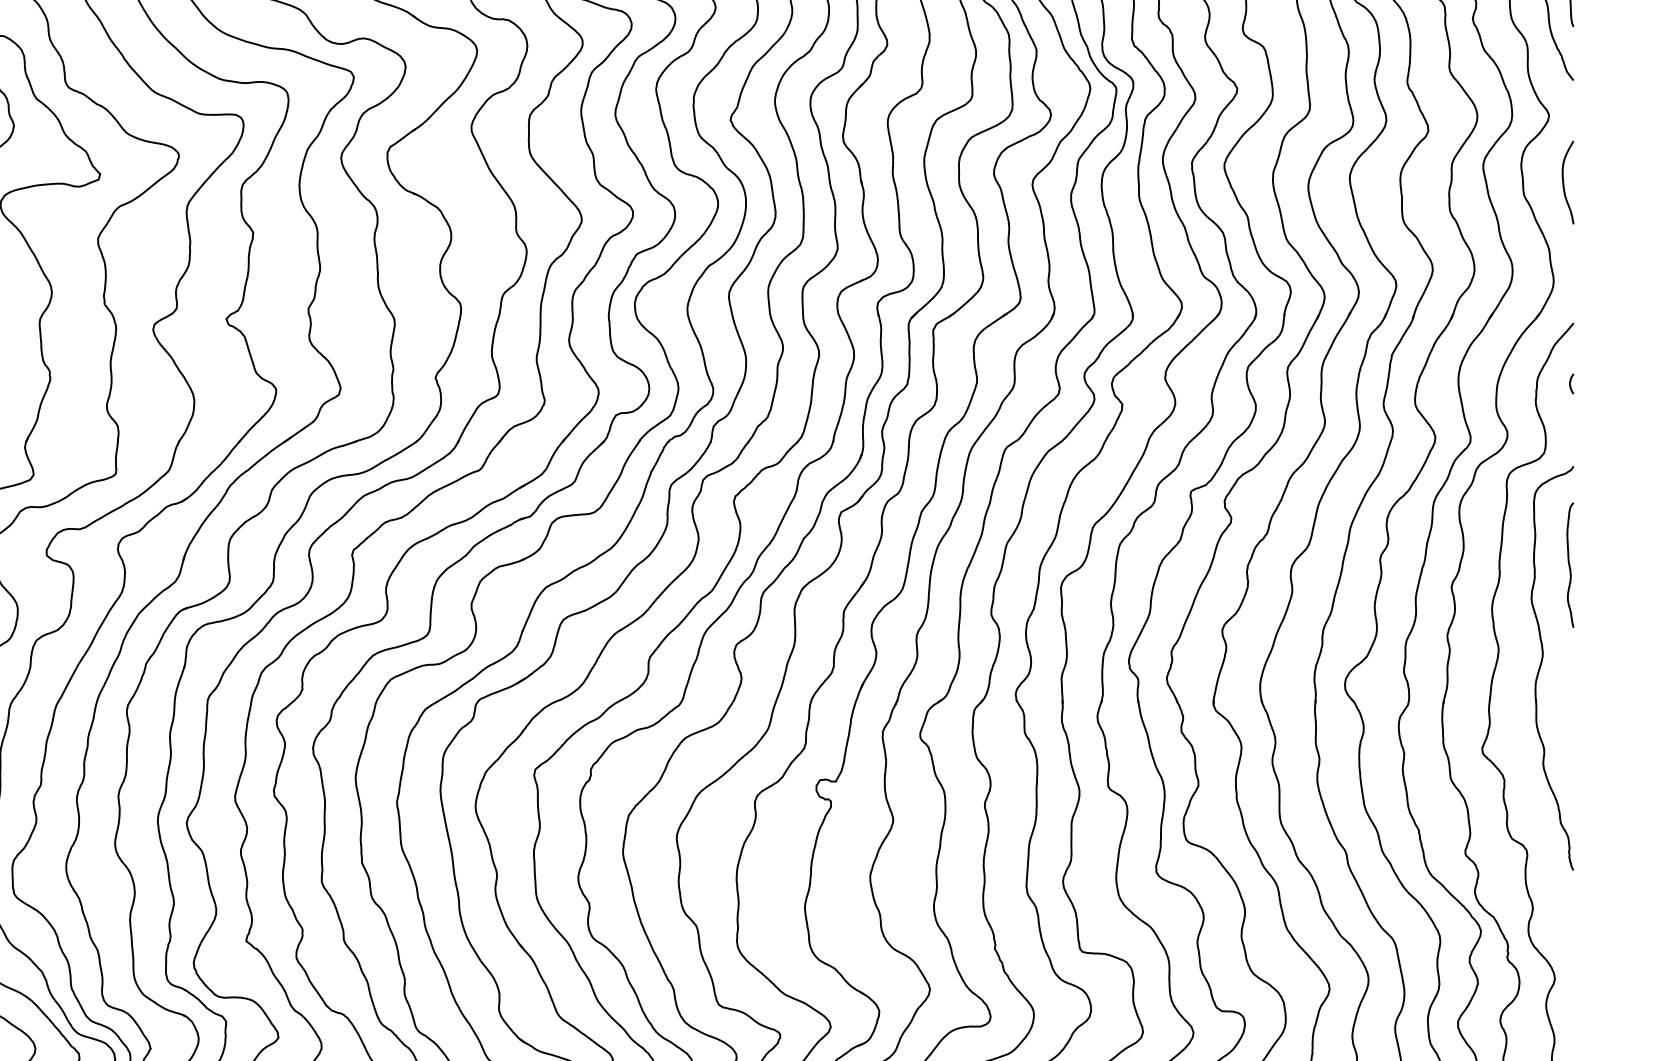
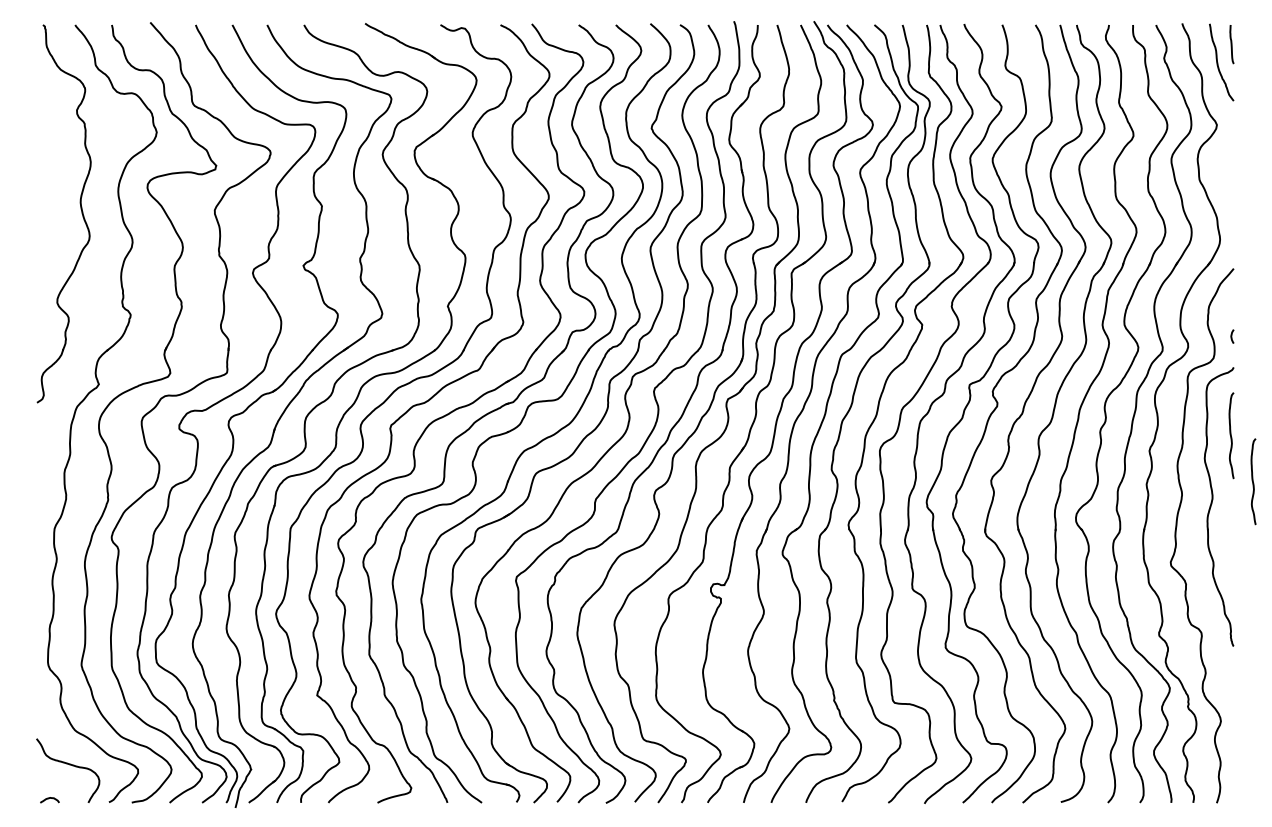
curve: (1564, 182) -> (1227, 171), removed
curve: (1571, 383) -> (1232, 336), moved
curve: (1602, 631) -> (1253, 481), added

